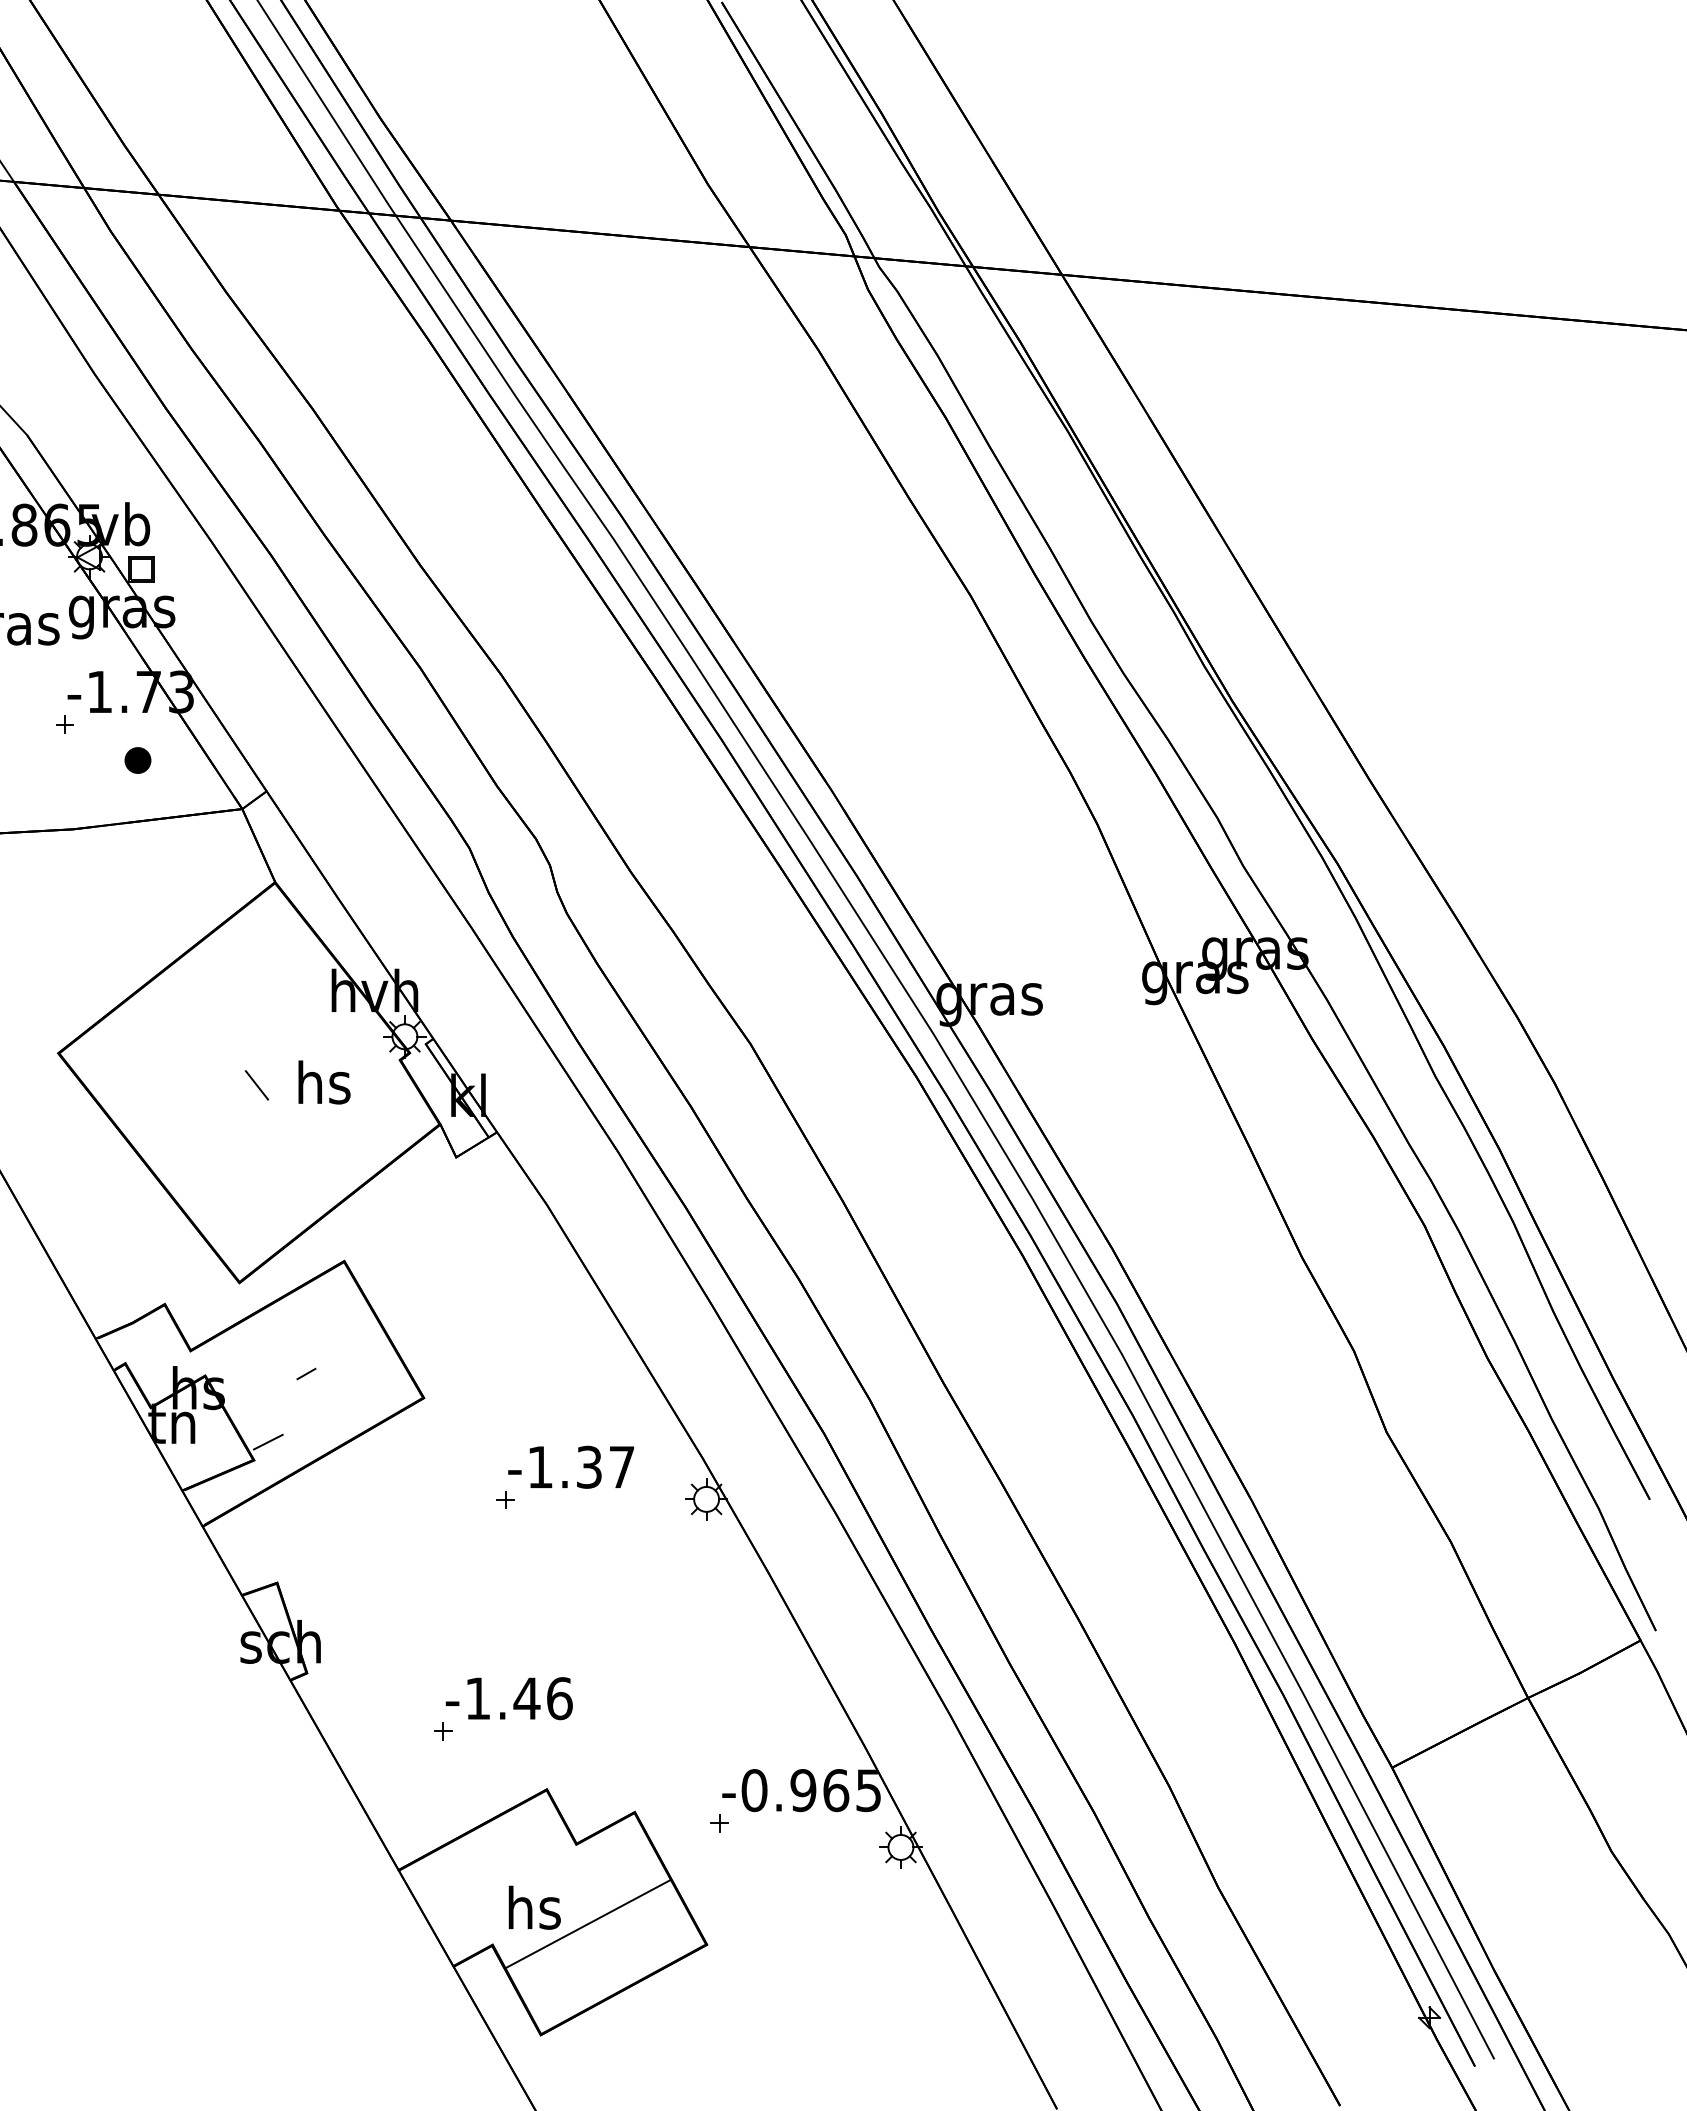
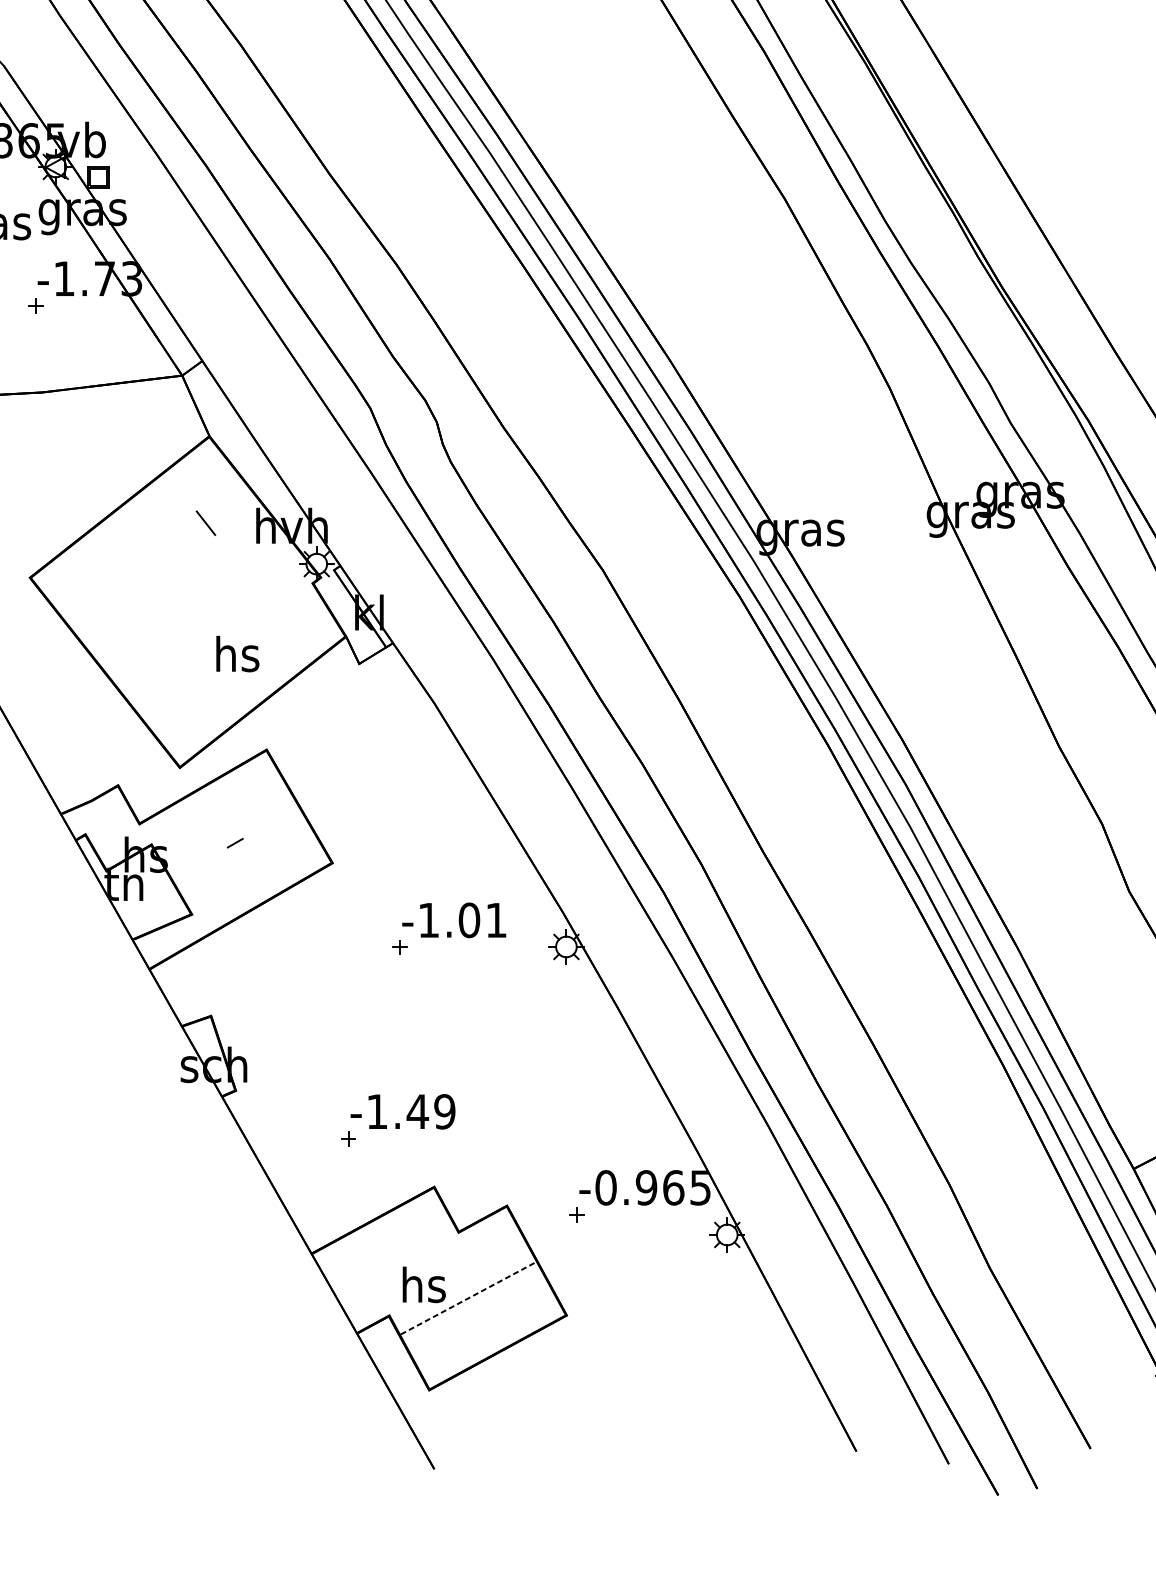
part: (137, 760) -> (95, 335), removed
text: (324, 1082) -> (237, 654), moved
line: (257, 1085) -> (206, 523), moved
line: (268, 1441) -> (203, 899), removed
text: (605, 1466) -> (482, 919), -1.37 -> -1.01
text: (559, 1698) -> (444, 1111), -1.46 -> -1.49
line: (588, 1923) -> (468, 1297), solid -> dashed

